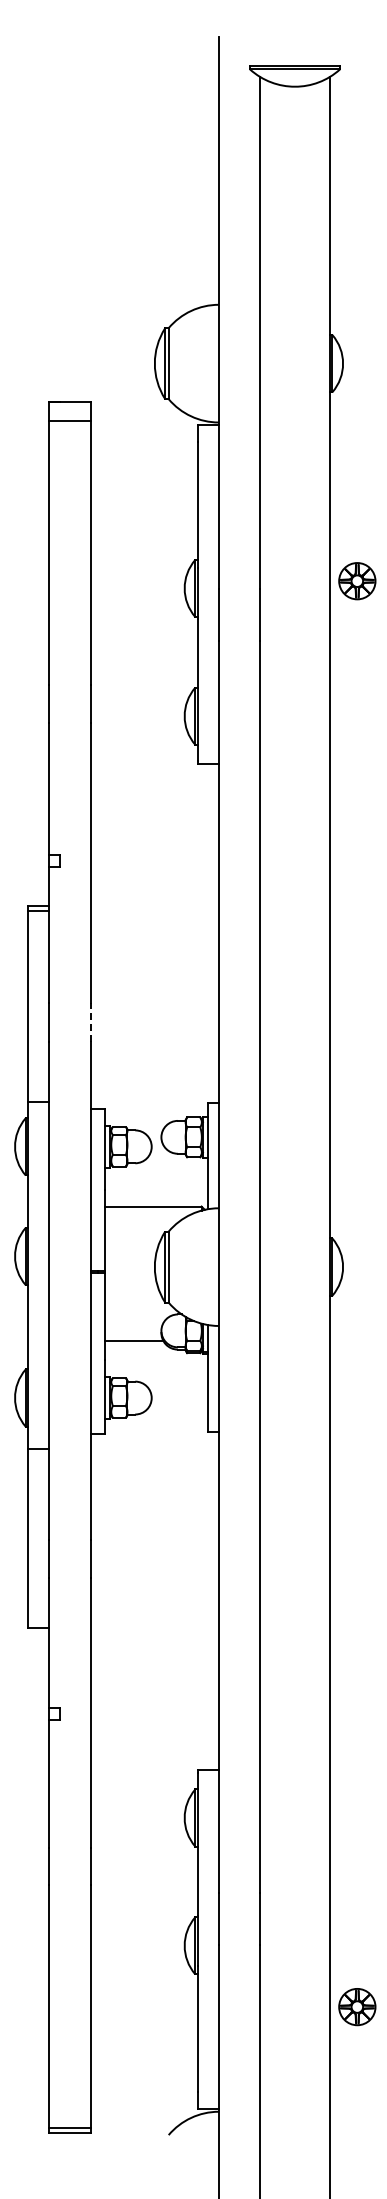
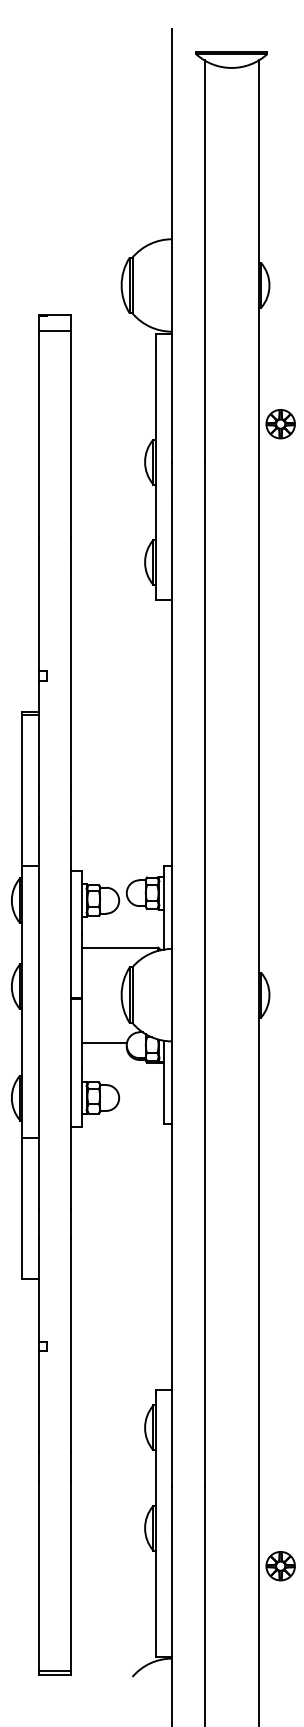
part: (357, 581) -> (280, 424), moved
line: (90, 1022) -> (71, 803), dashed -> solid
line: (132, 1340) -> (104, 1042), moved
part: (357, 2007) -> (280, 1566), moved

